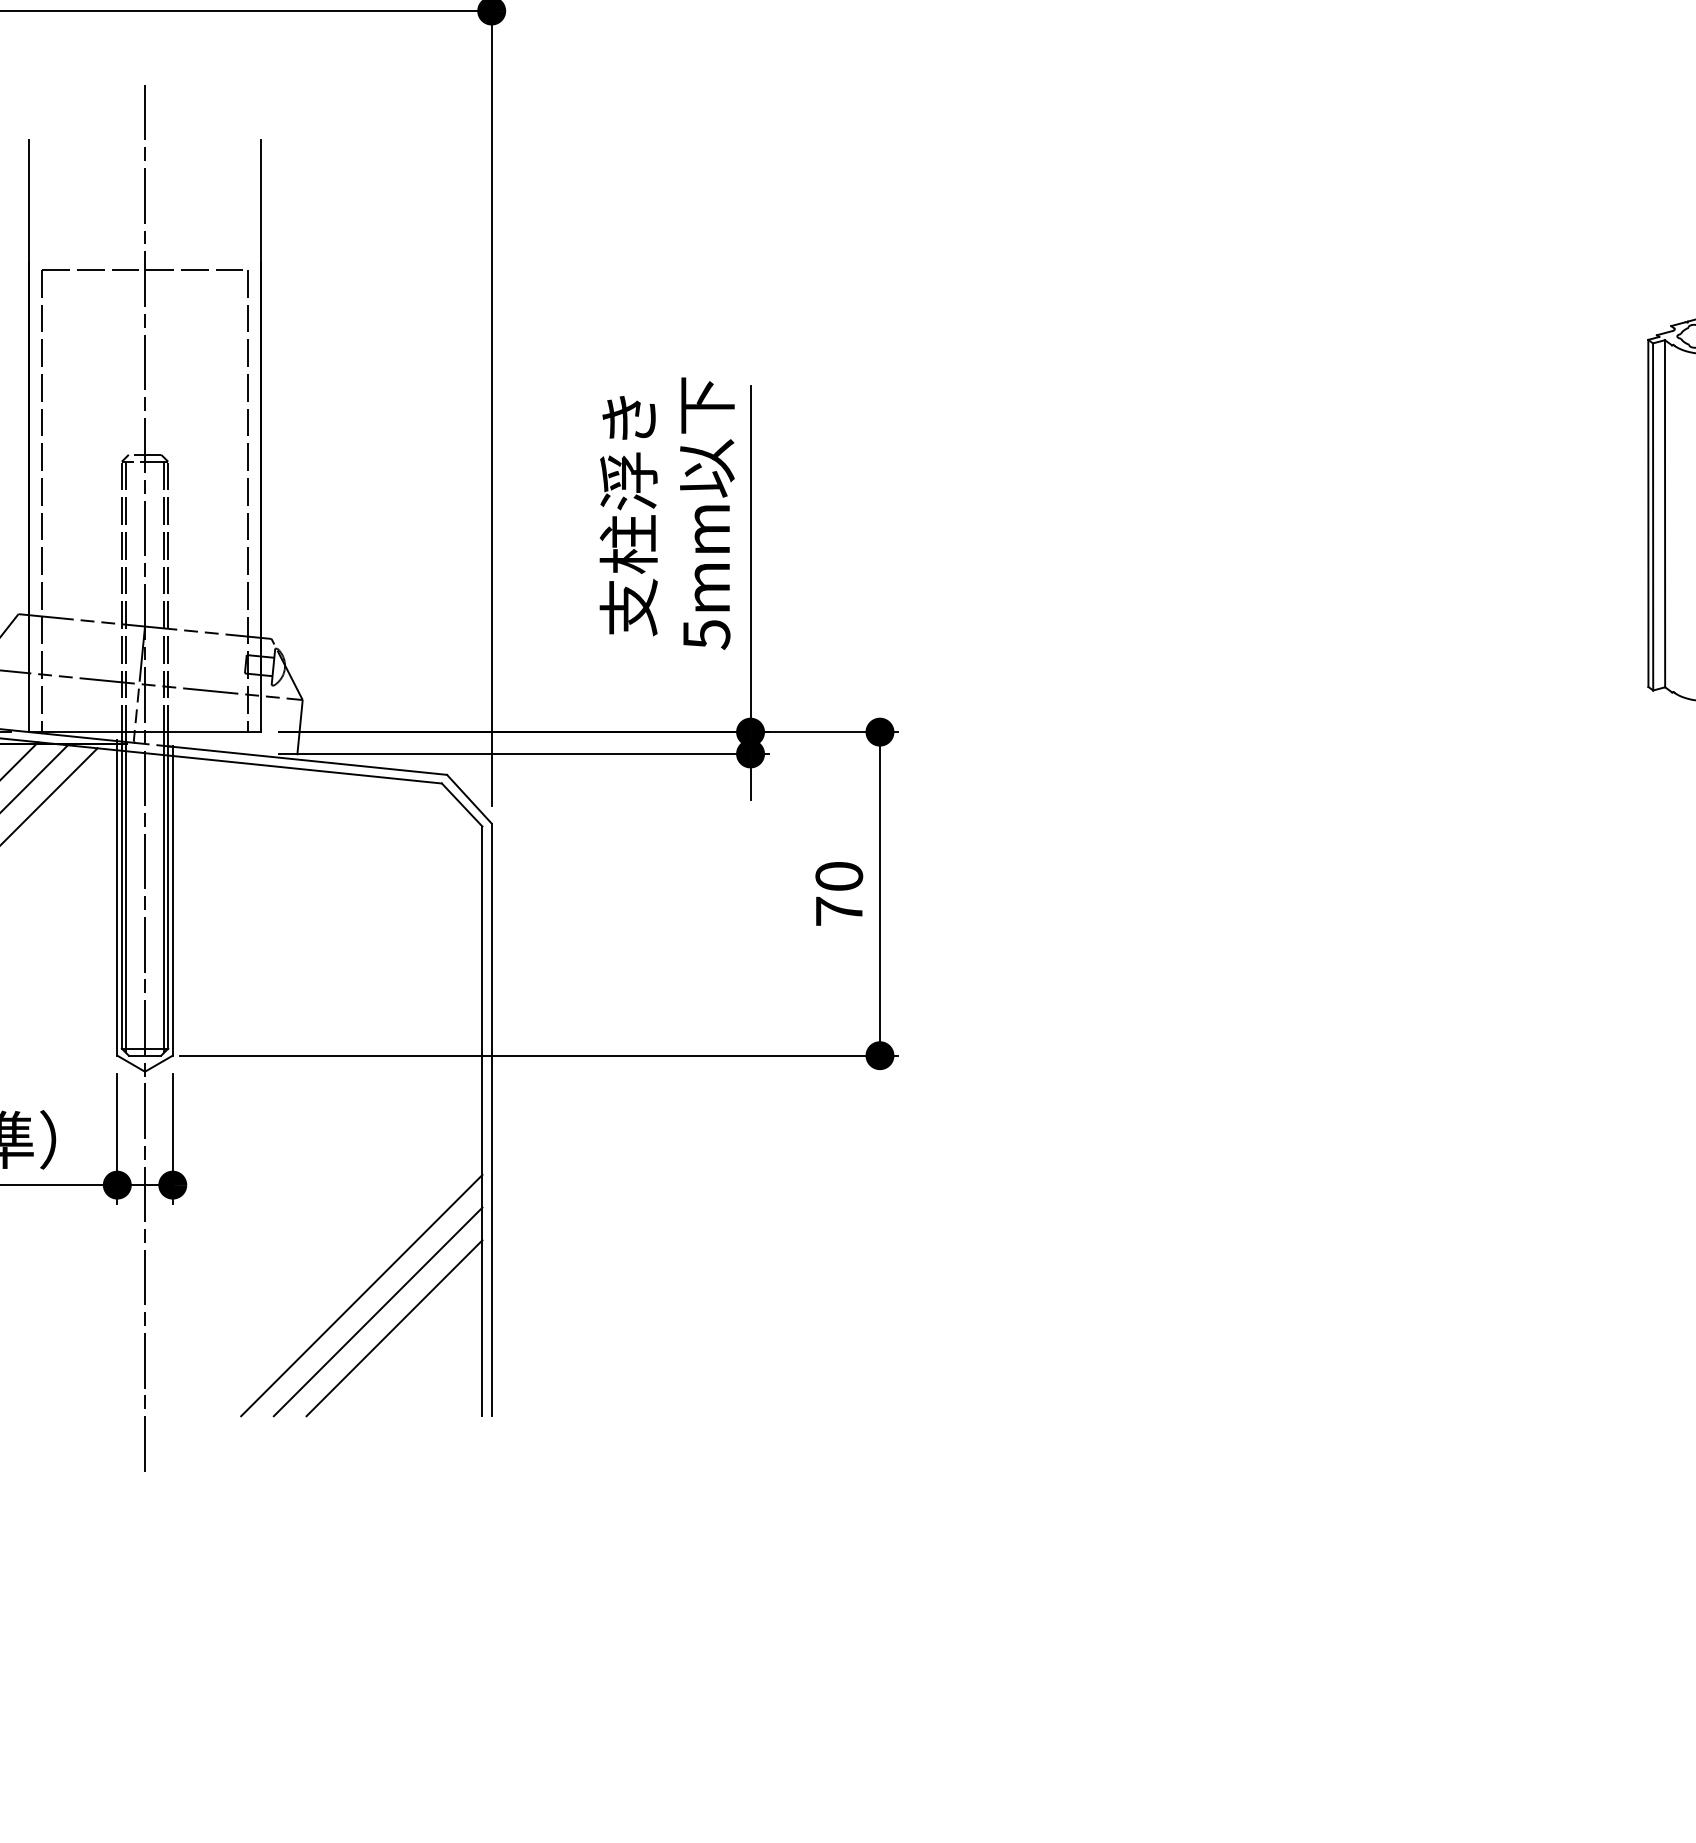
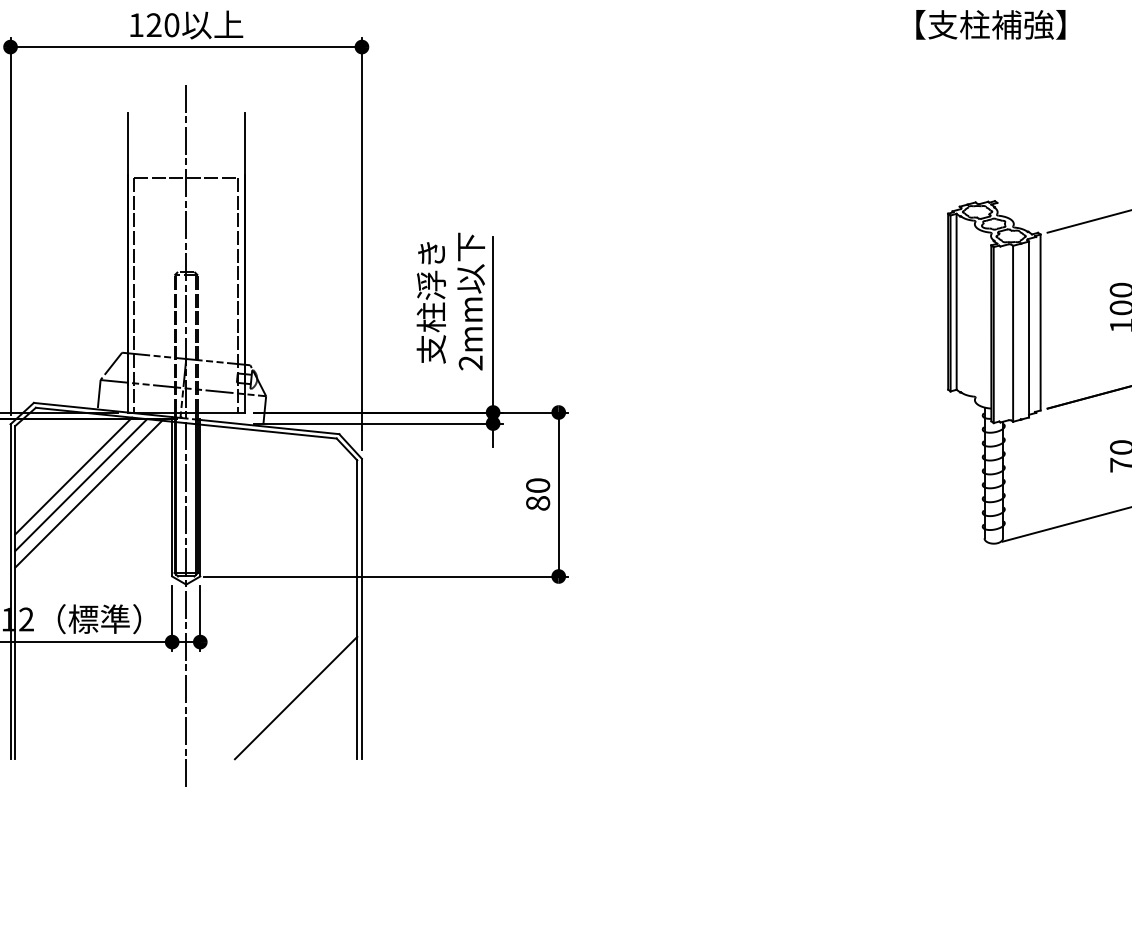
text: (705, 633) -> (470, 362), 5mm -> 2mm
text: (840, 911) -> (538, 503), 70 -> 80
line: (378, 1312) -> (304, 706), removed
line: (394, 1327) -> (312, 714), removed

